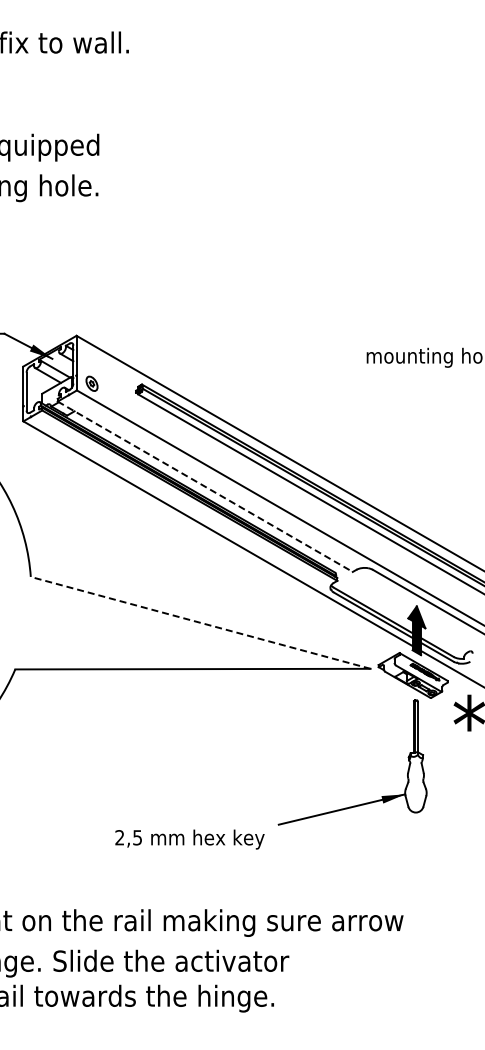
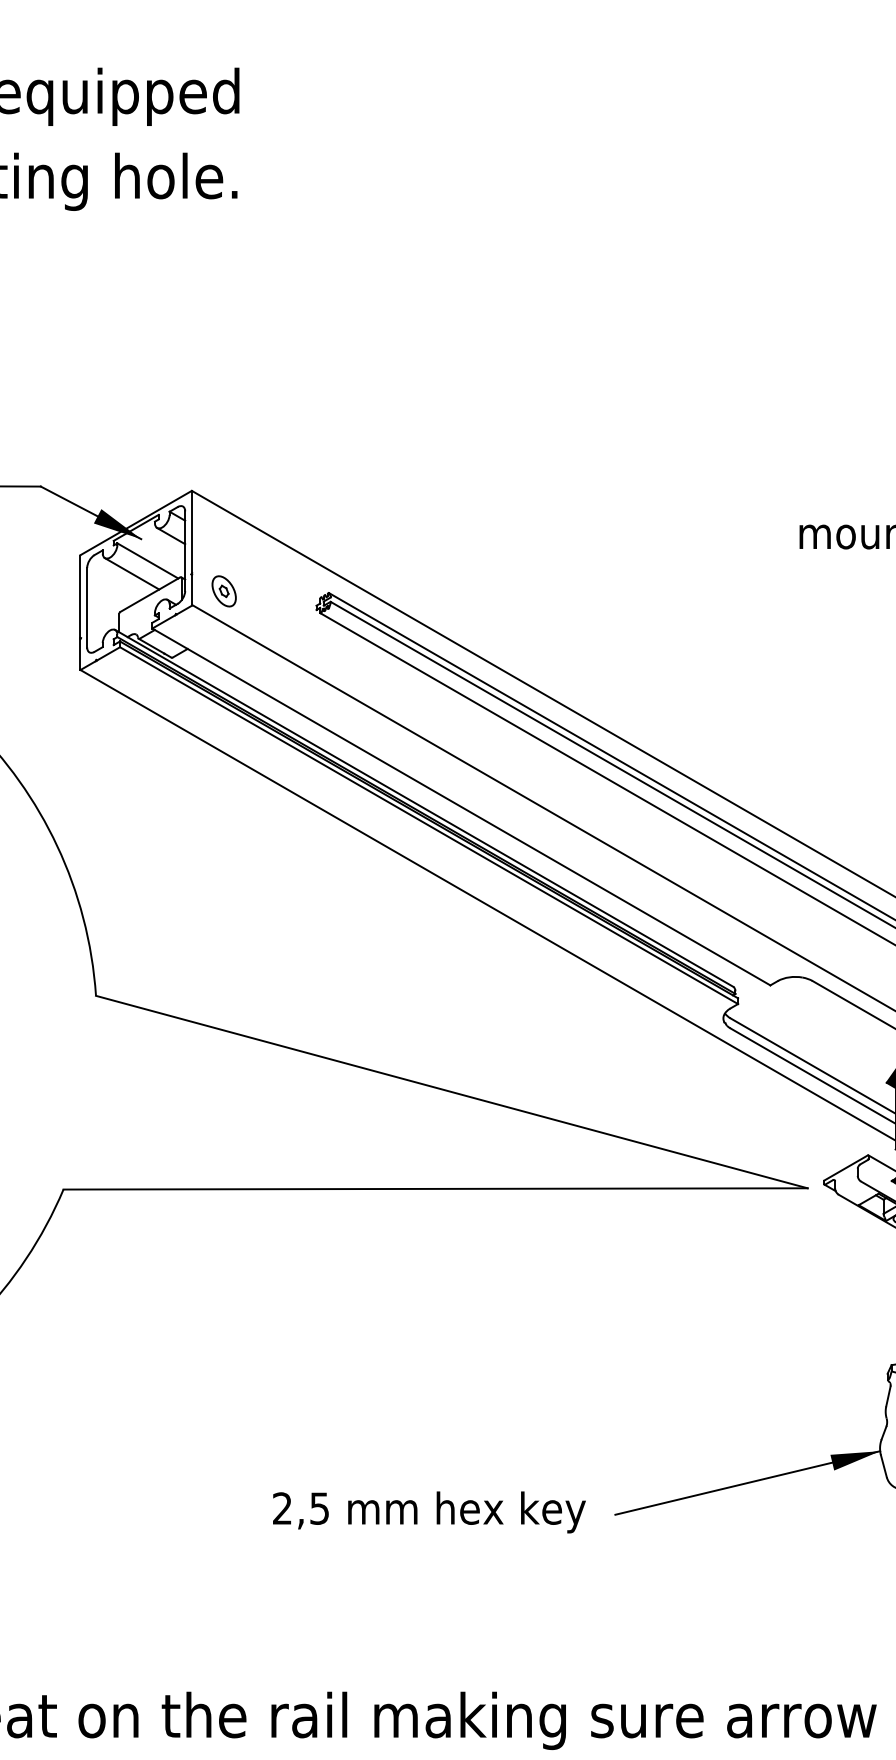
line: (205, 487) -> (461, 808), dashed -> solid
line: (200, 622) -> (451, 1091), dashed -> solid
text: (189, 839) -> (428, 1512), moved

